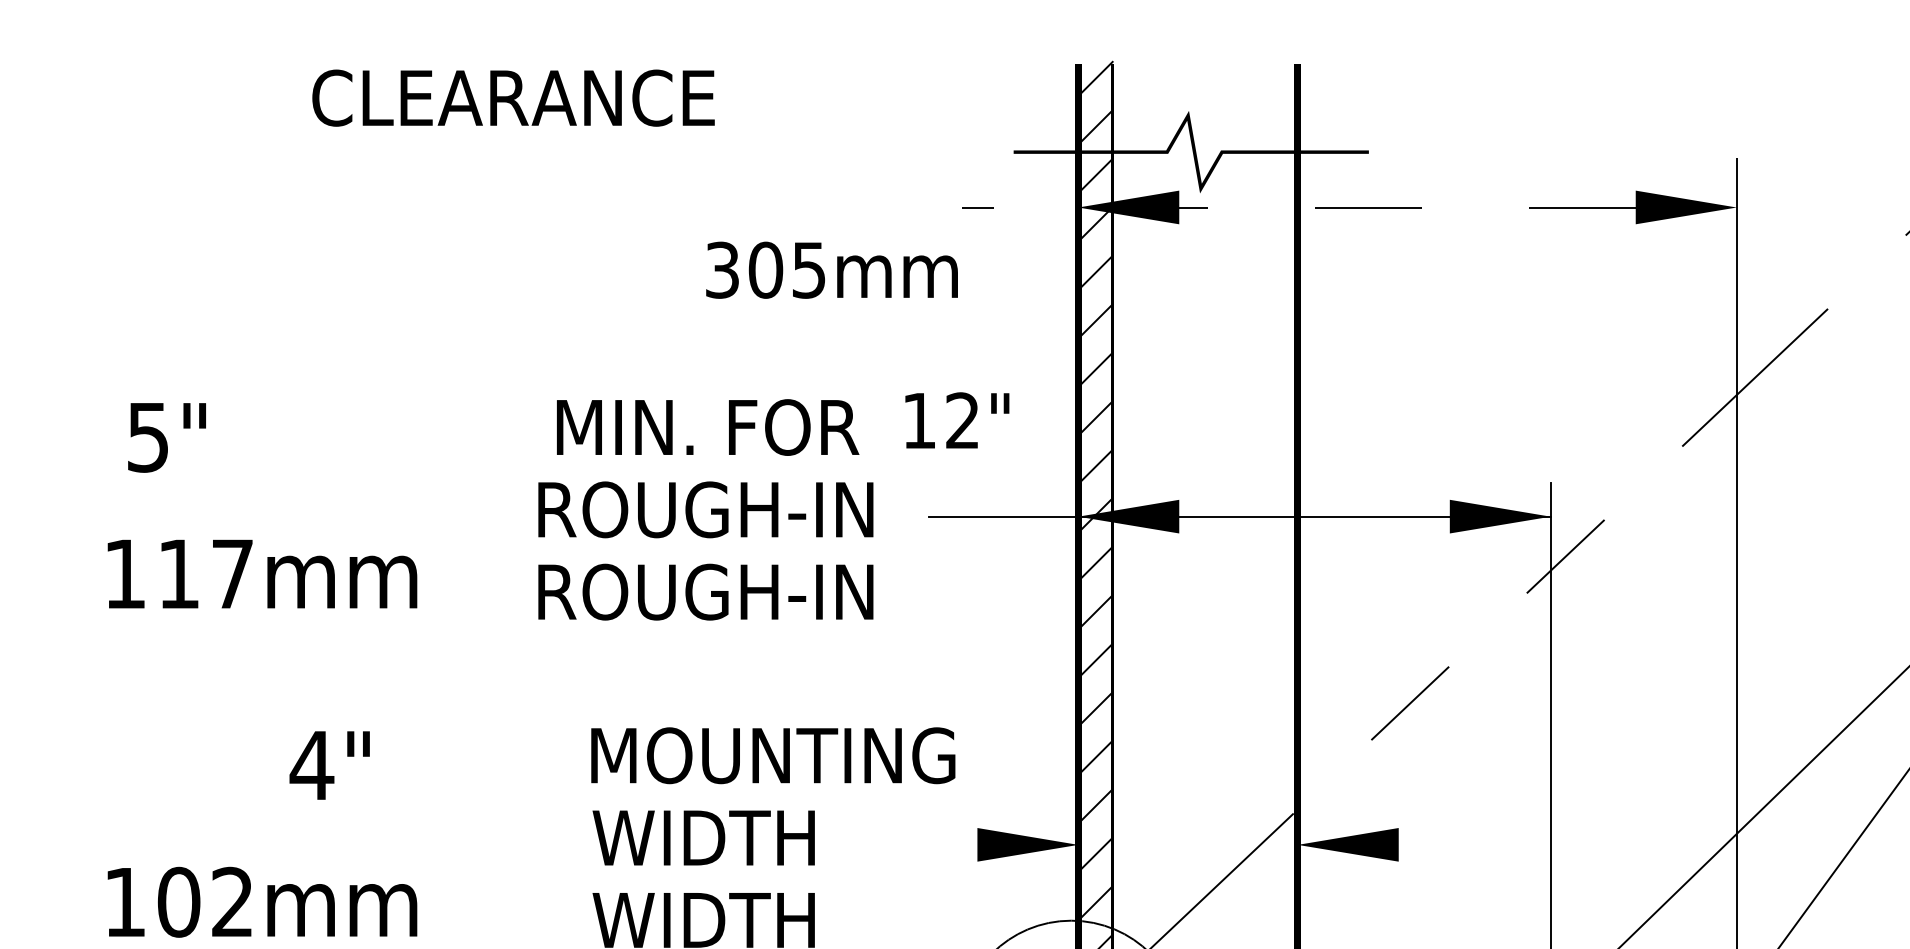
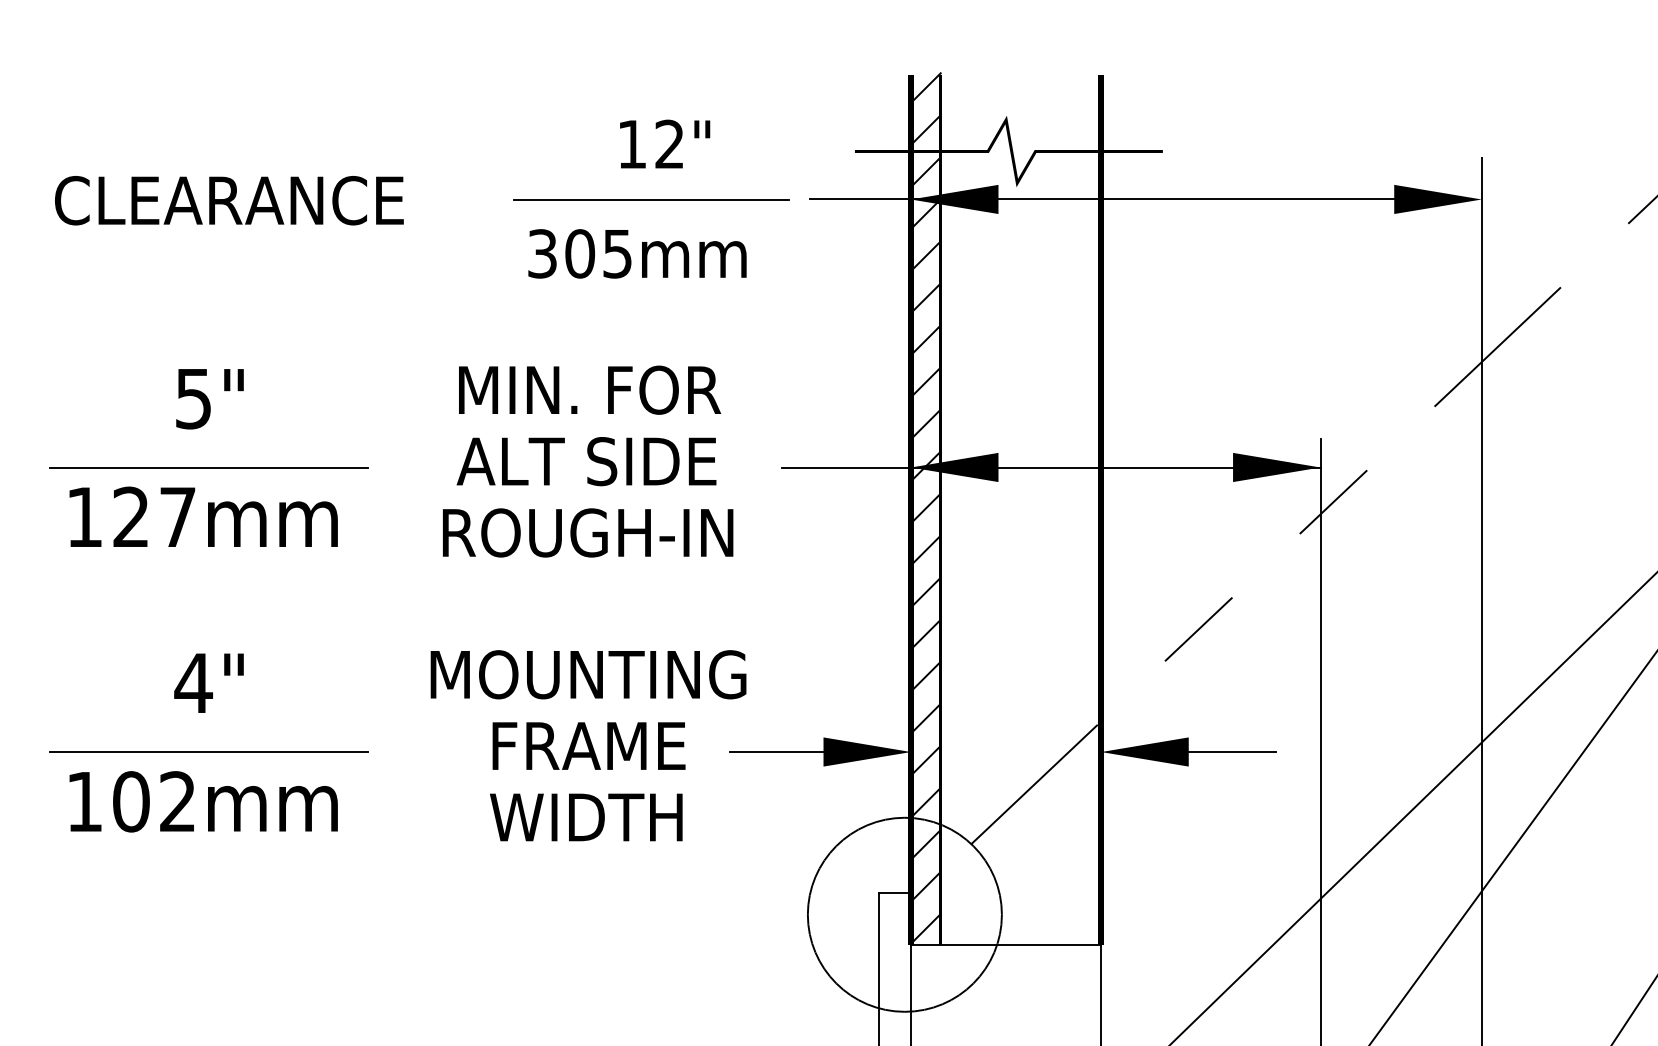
text: (513, 97) -> (229, 200), moved
line: (779, 207) -> (651, 199), added
line: (1299, 207) -> (1102, 199), dashed -> solid
text: (832, 269) -> (637, 253), moved
text: (957, 419) -> (665, 143), moved
text: (166, 438) -> (209, 399), moved
text: (705, 509) -> (587, 461), ROUGH-IN -> ALT SIDE
line: (268, 516) -> (208, 467), added
text: (178, 573) -> (130, 516), 117mm -> 127mm
text: (773, 755) -> (588, 674), moved
text: (329, 764) -> (208, 682), moved
text: (705, 837) -> (587, 745), WIDTH -> FRAME
line: (268, 845) -> (208, 752), added
line: (923, 845) -> (776, 752), added
line: (1449, 845) -> (1232, 752), added

